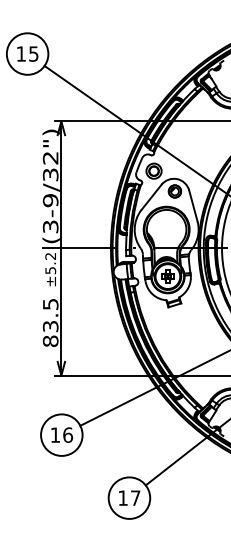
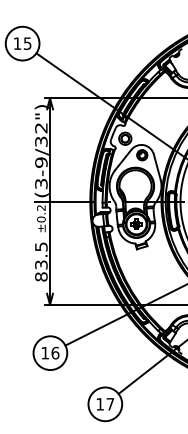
text: (50, 270) -> (41, 219), ±5.2 -> ±0.2

